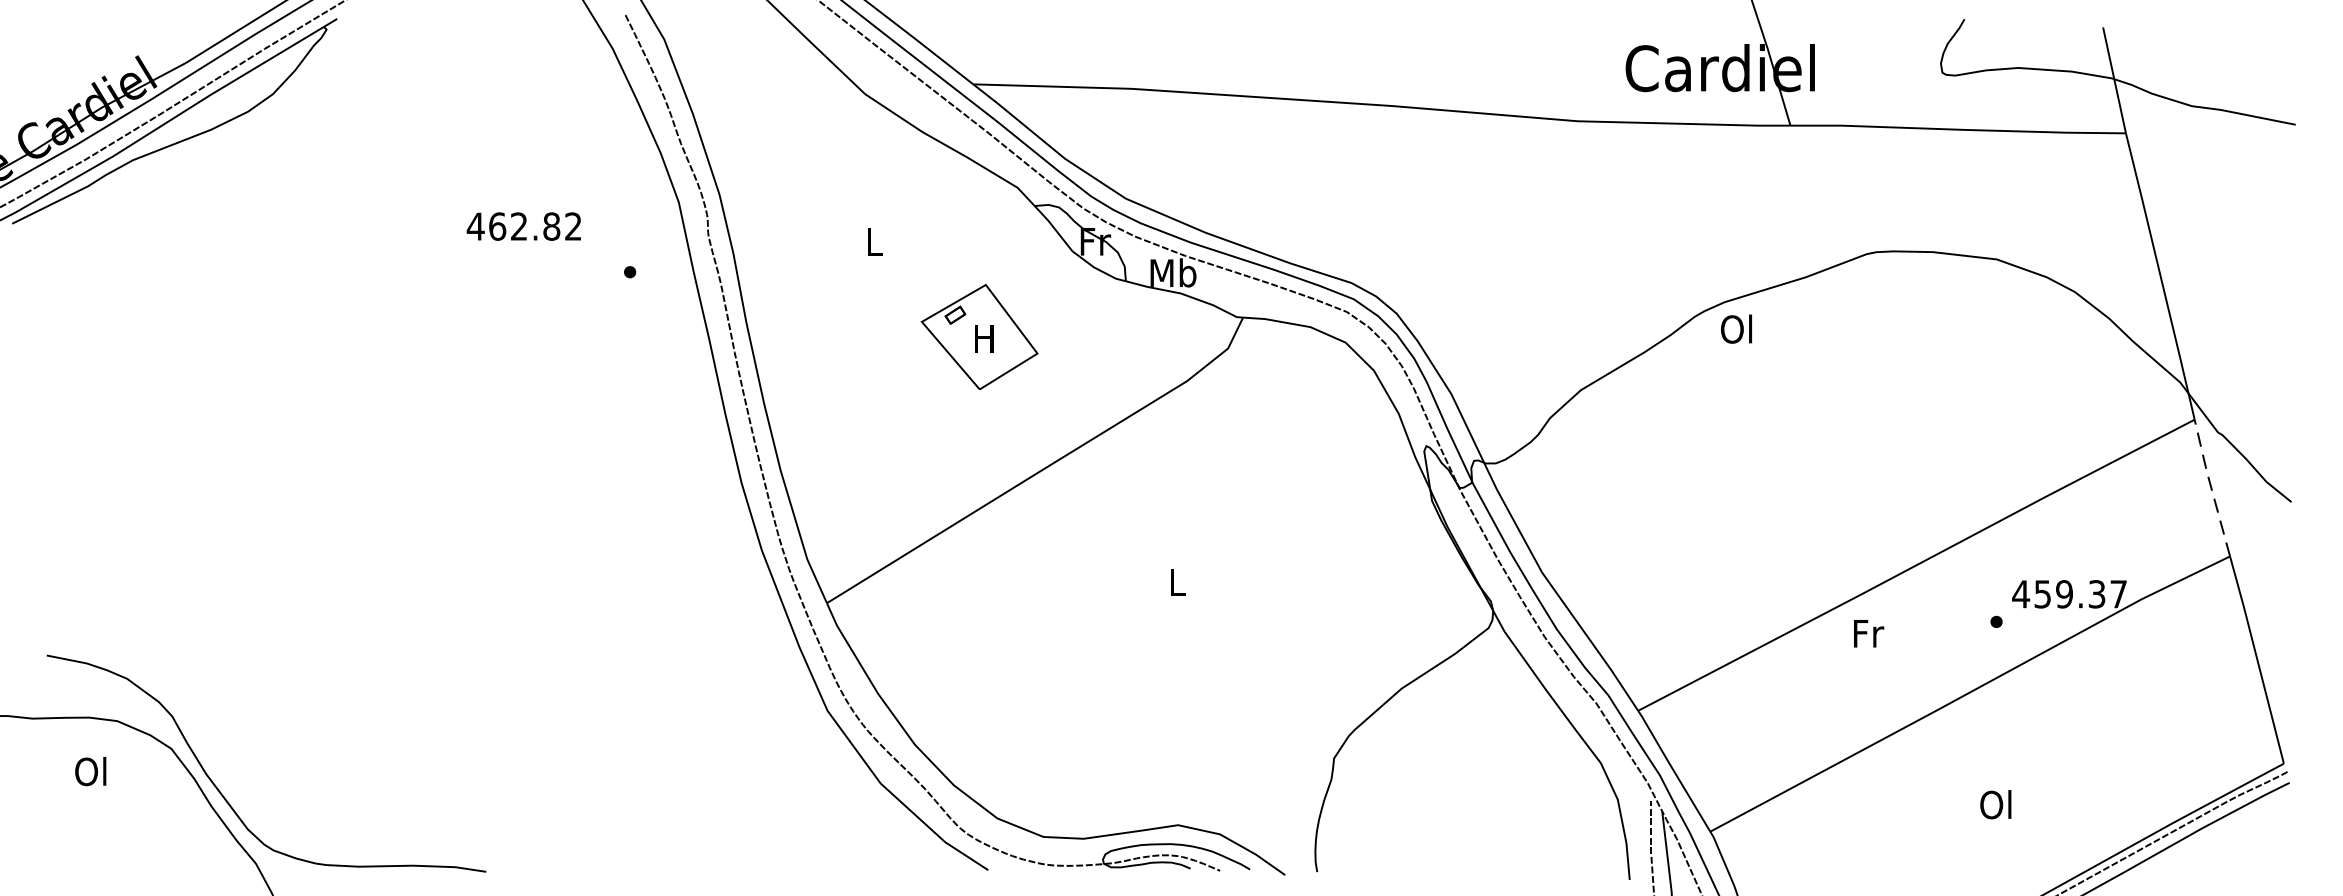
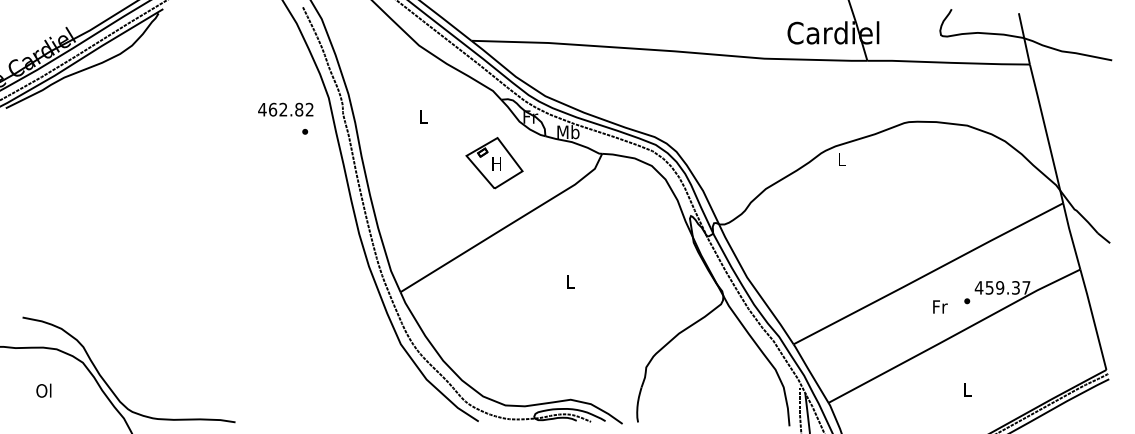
text: (523, 226) -> (285, 109), moved
text: (1734, 329) -> (840, 159), Ol -> L
part: (979, 337) -> (494, 163), moved
line: (2211, 486) -> (1071, 235), dashed -> solid
text: (1869, 632) -> (940, 306), moved
text: (89, 771) -> (43, 390), moved
text: (1995, 804) -> (966, 389), Ol -> L

